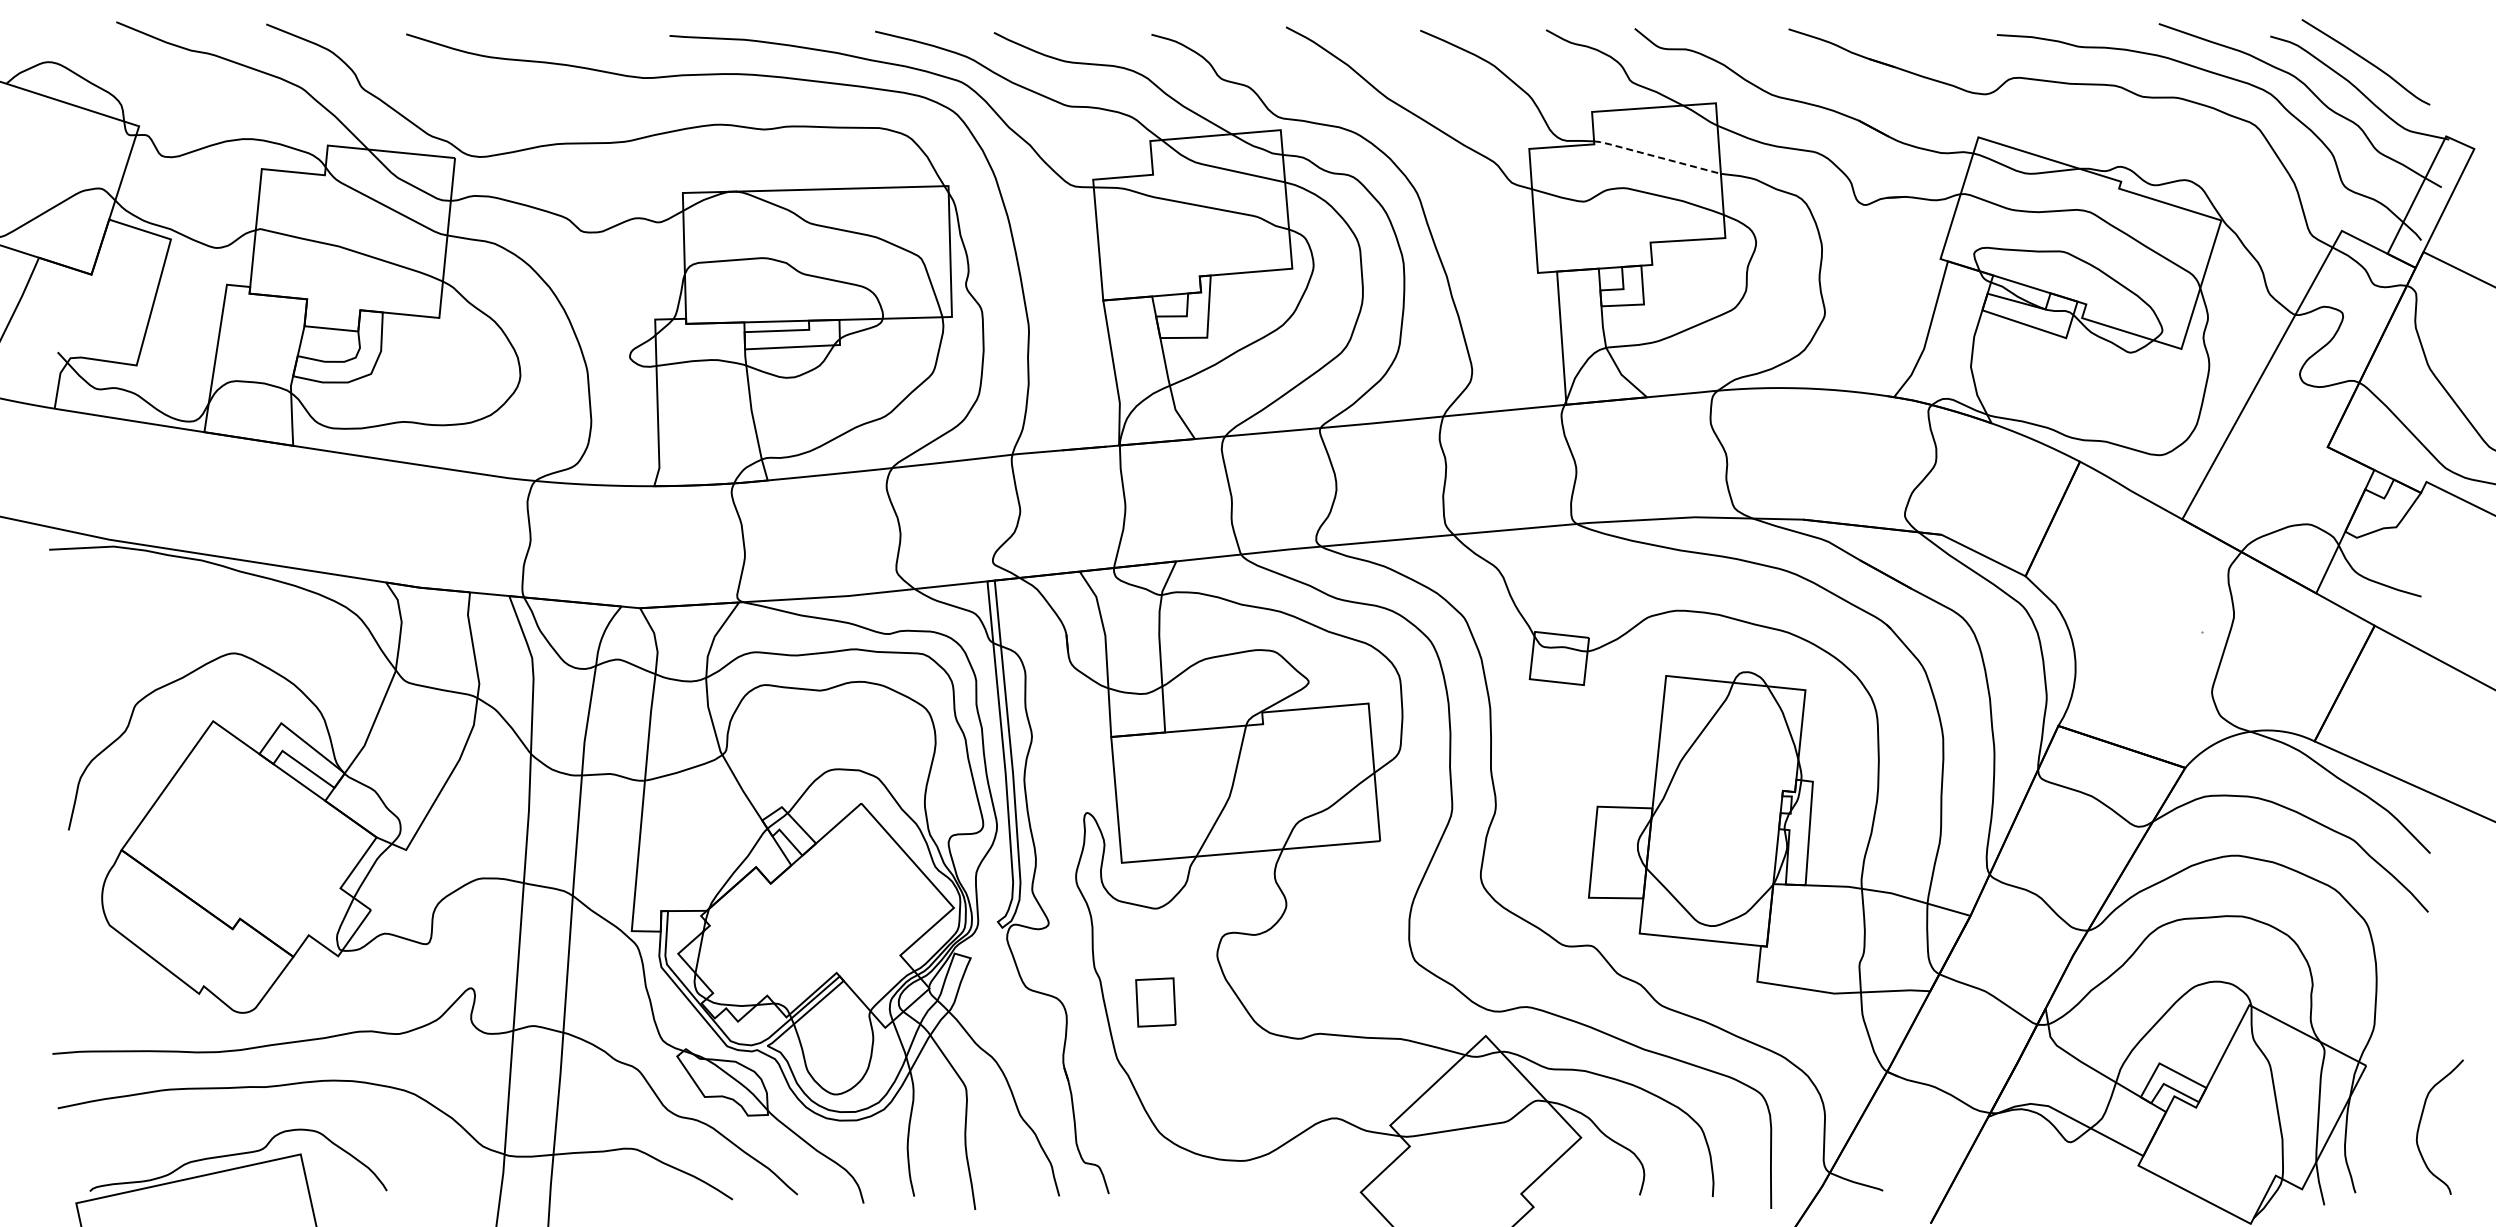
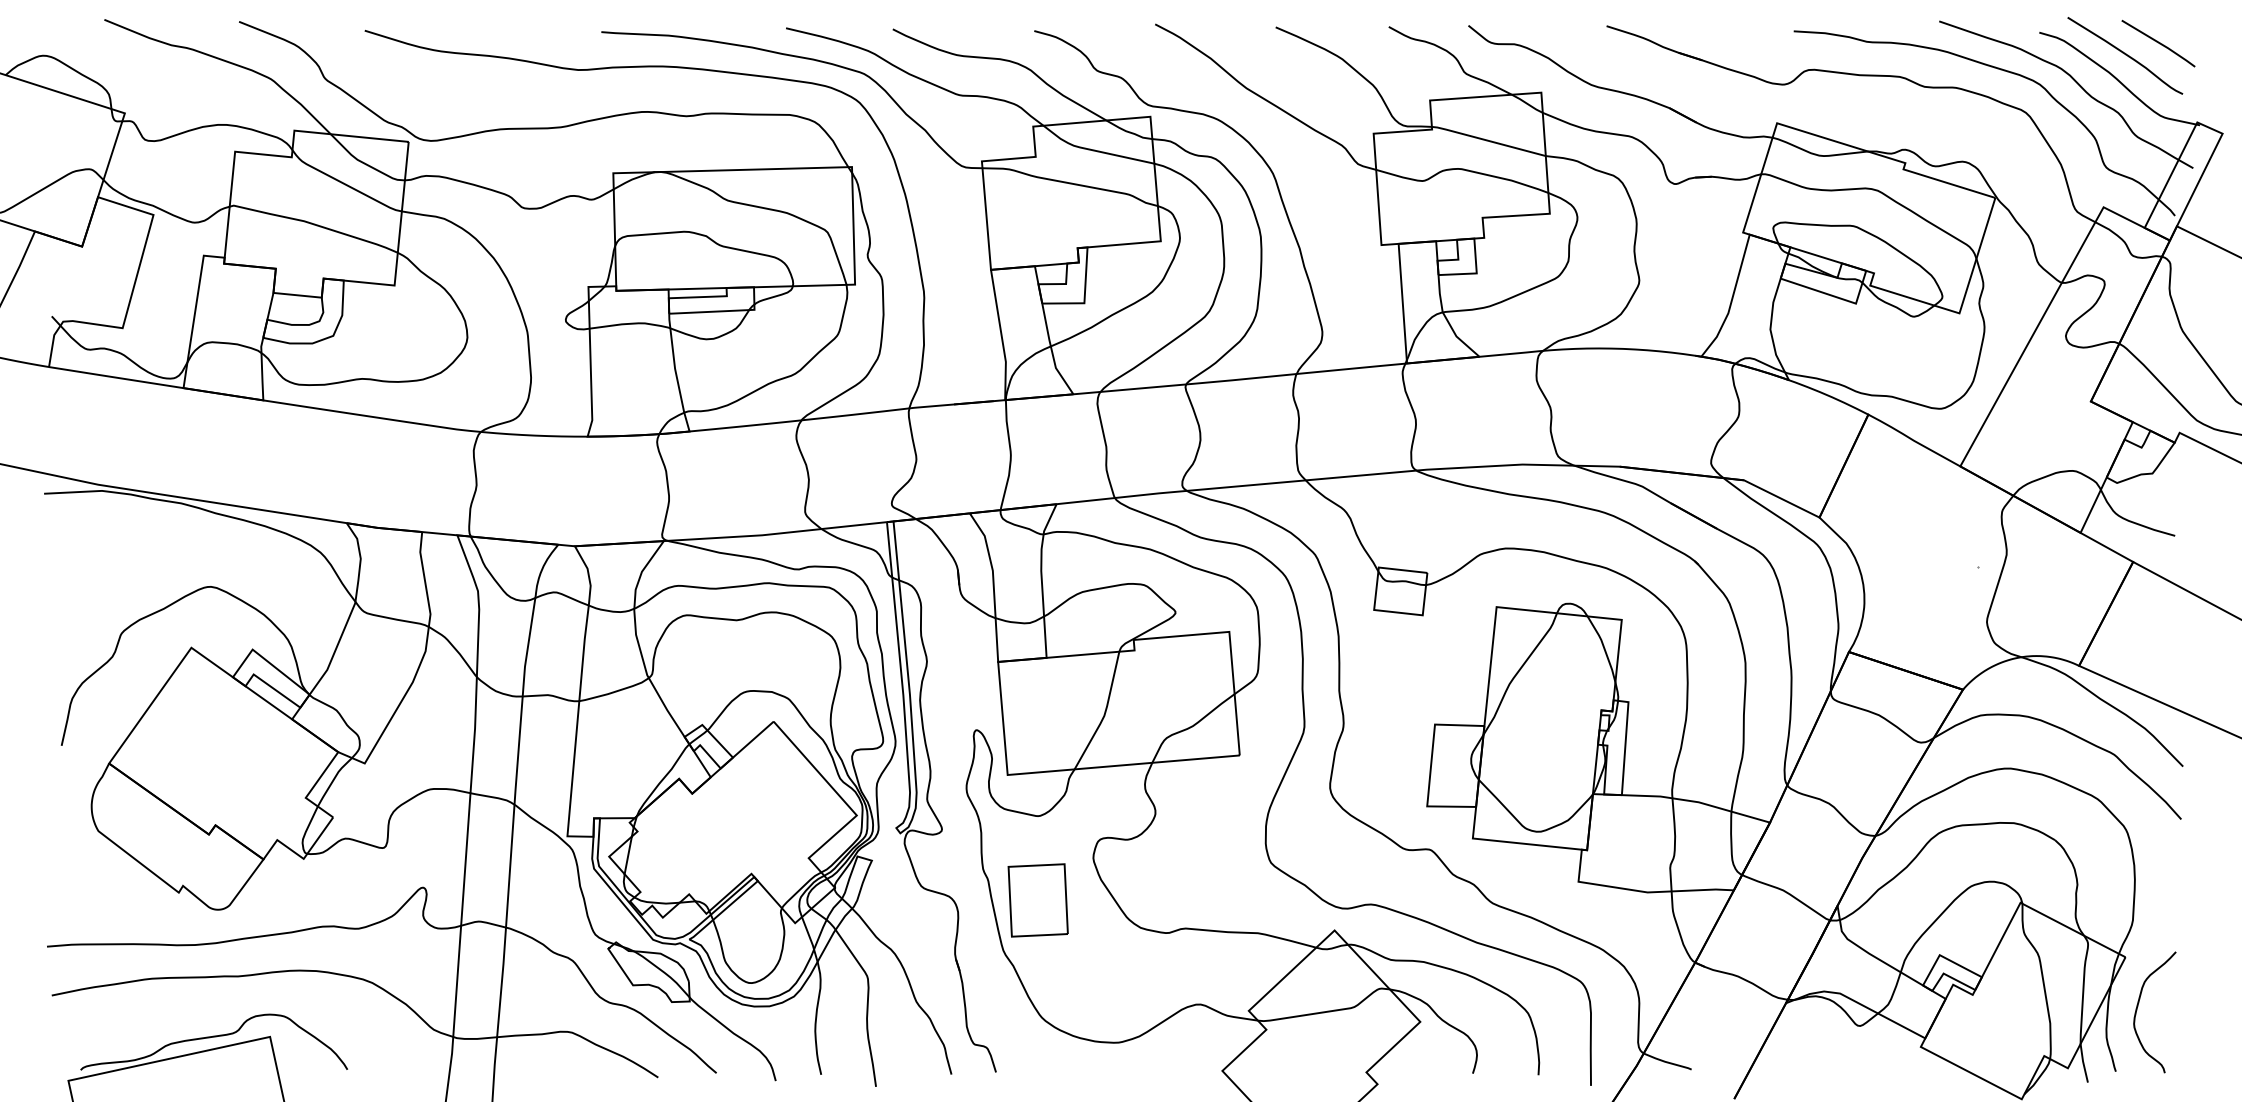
line: (2402, 48) -> (2158, 43), added
line: (1656, 156) -> (1487, 140), dashed -> solid
part: (1155, 1002) -> (1037, 900), size x1.67
curve: (2421, 1121) -> (2138, 1007), moved

